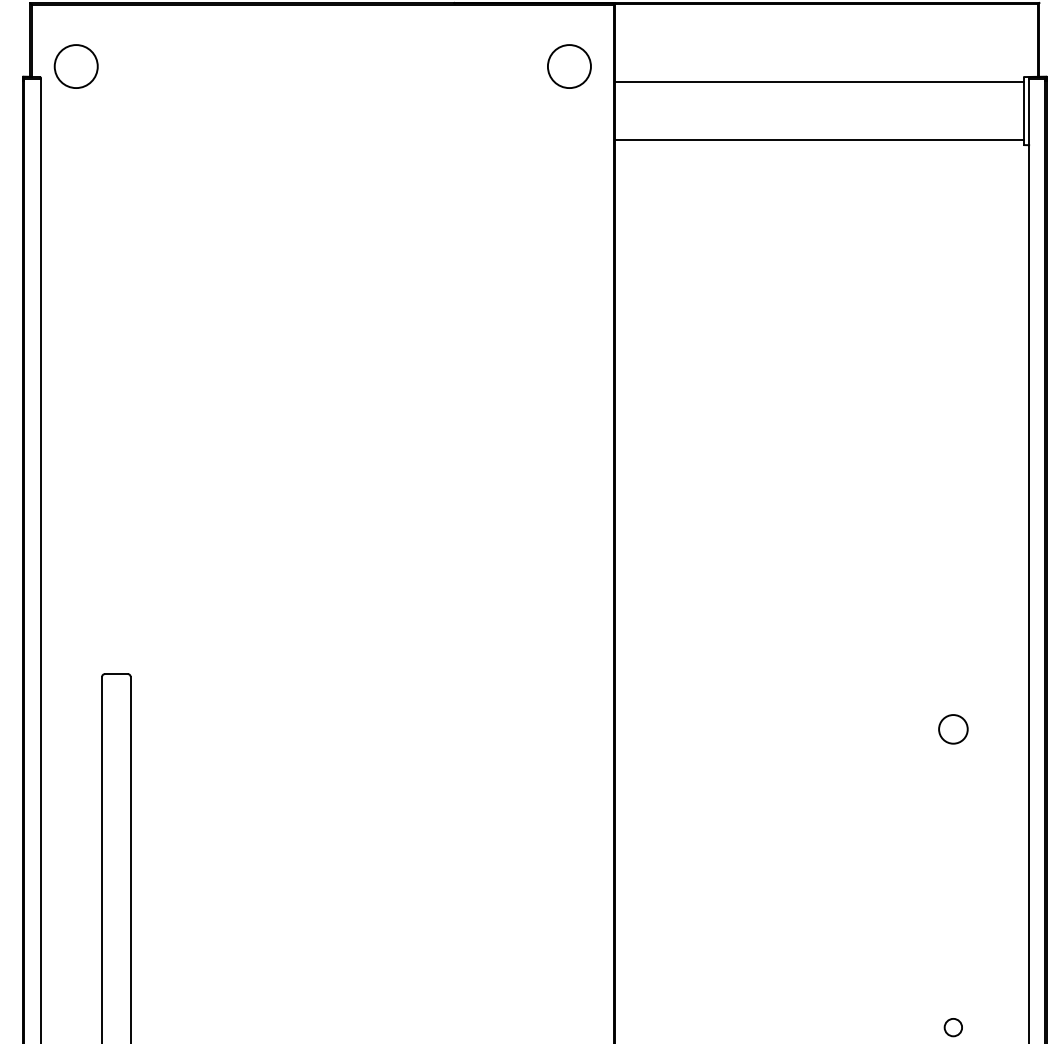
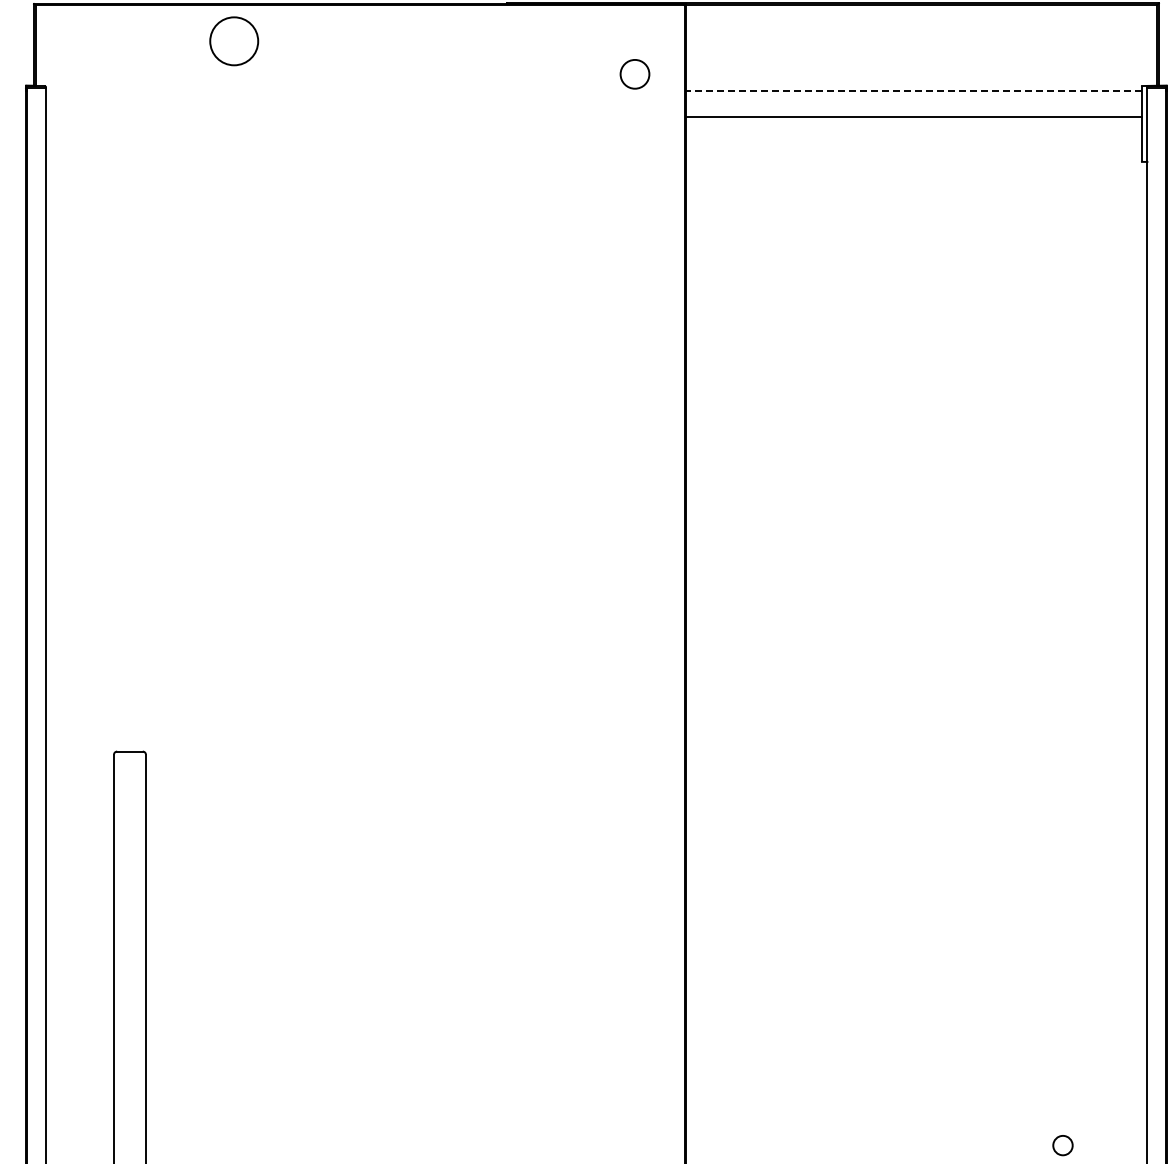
circle: (76, 66) -> (234, 41), moved
circle: (569, 66) -> (634, 74), size x0.6
line: (819, 81) -> (913, 91), solid -> dashed
line: (819, 140) -> (913, 117), moved
circle: (952, 728) -> (1062, 812), removed

